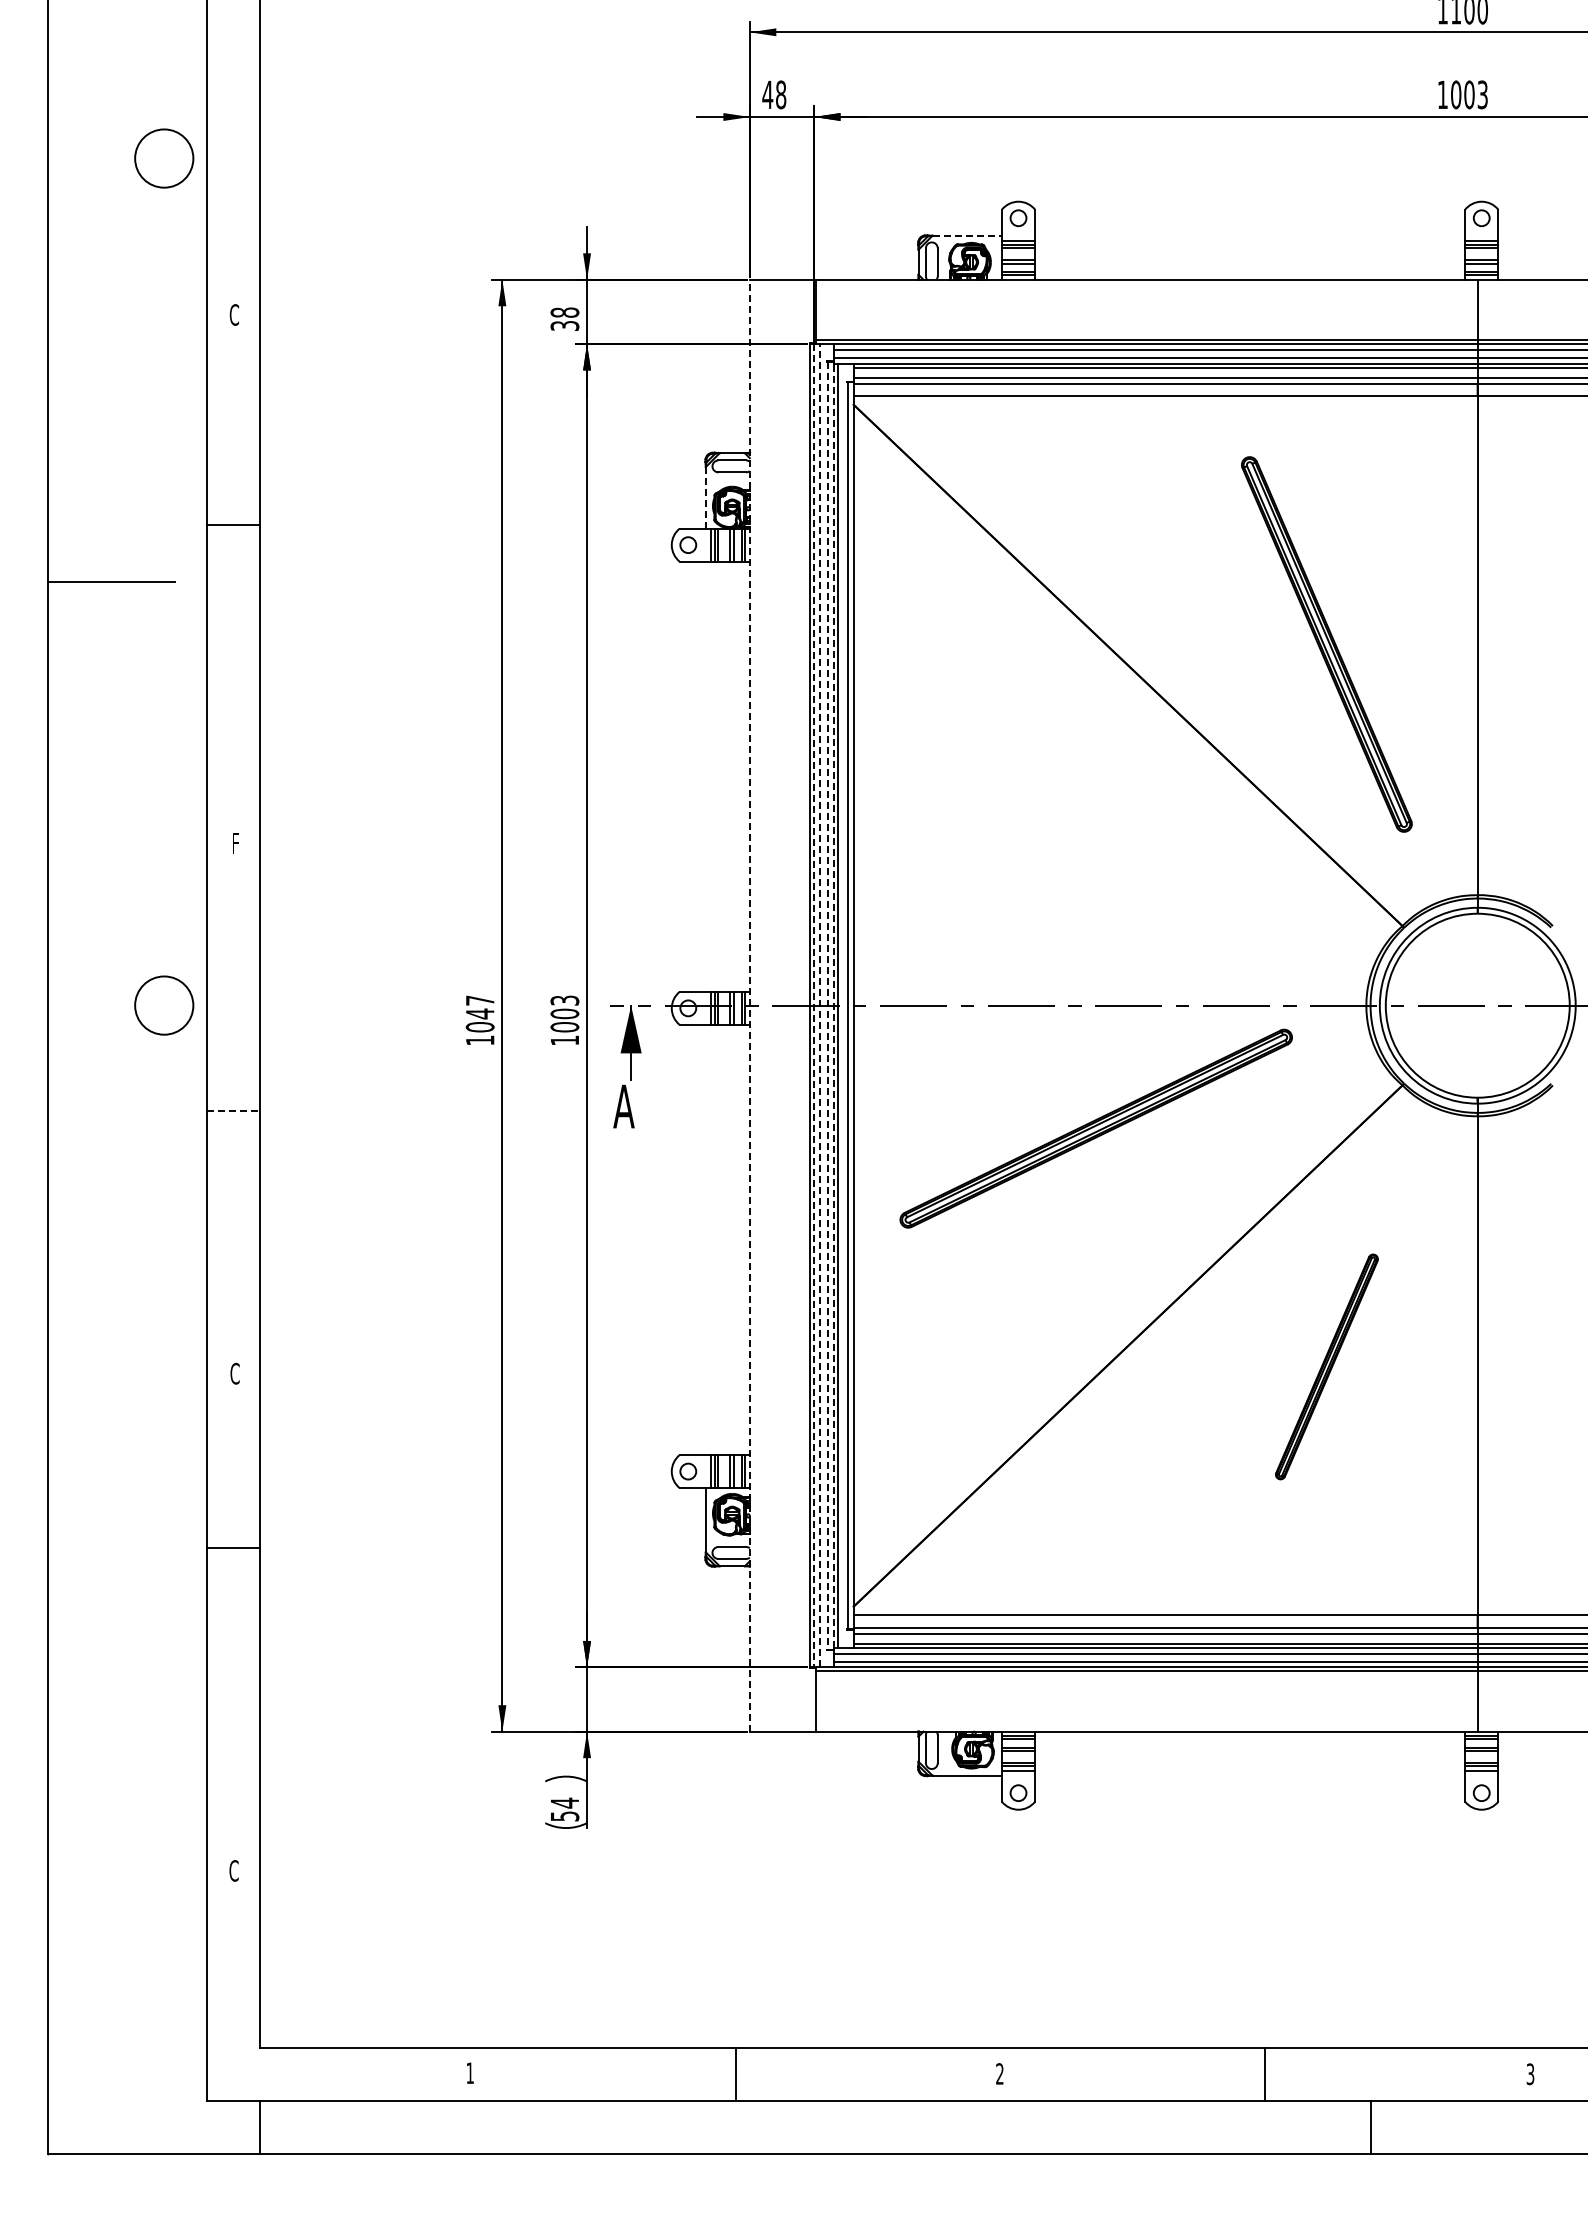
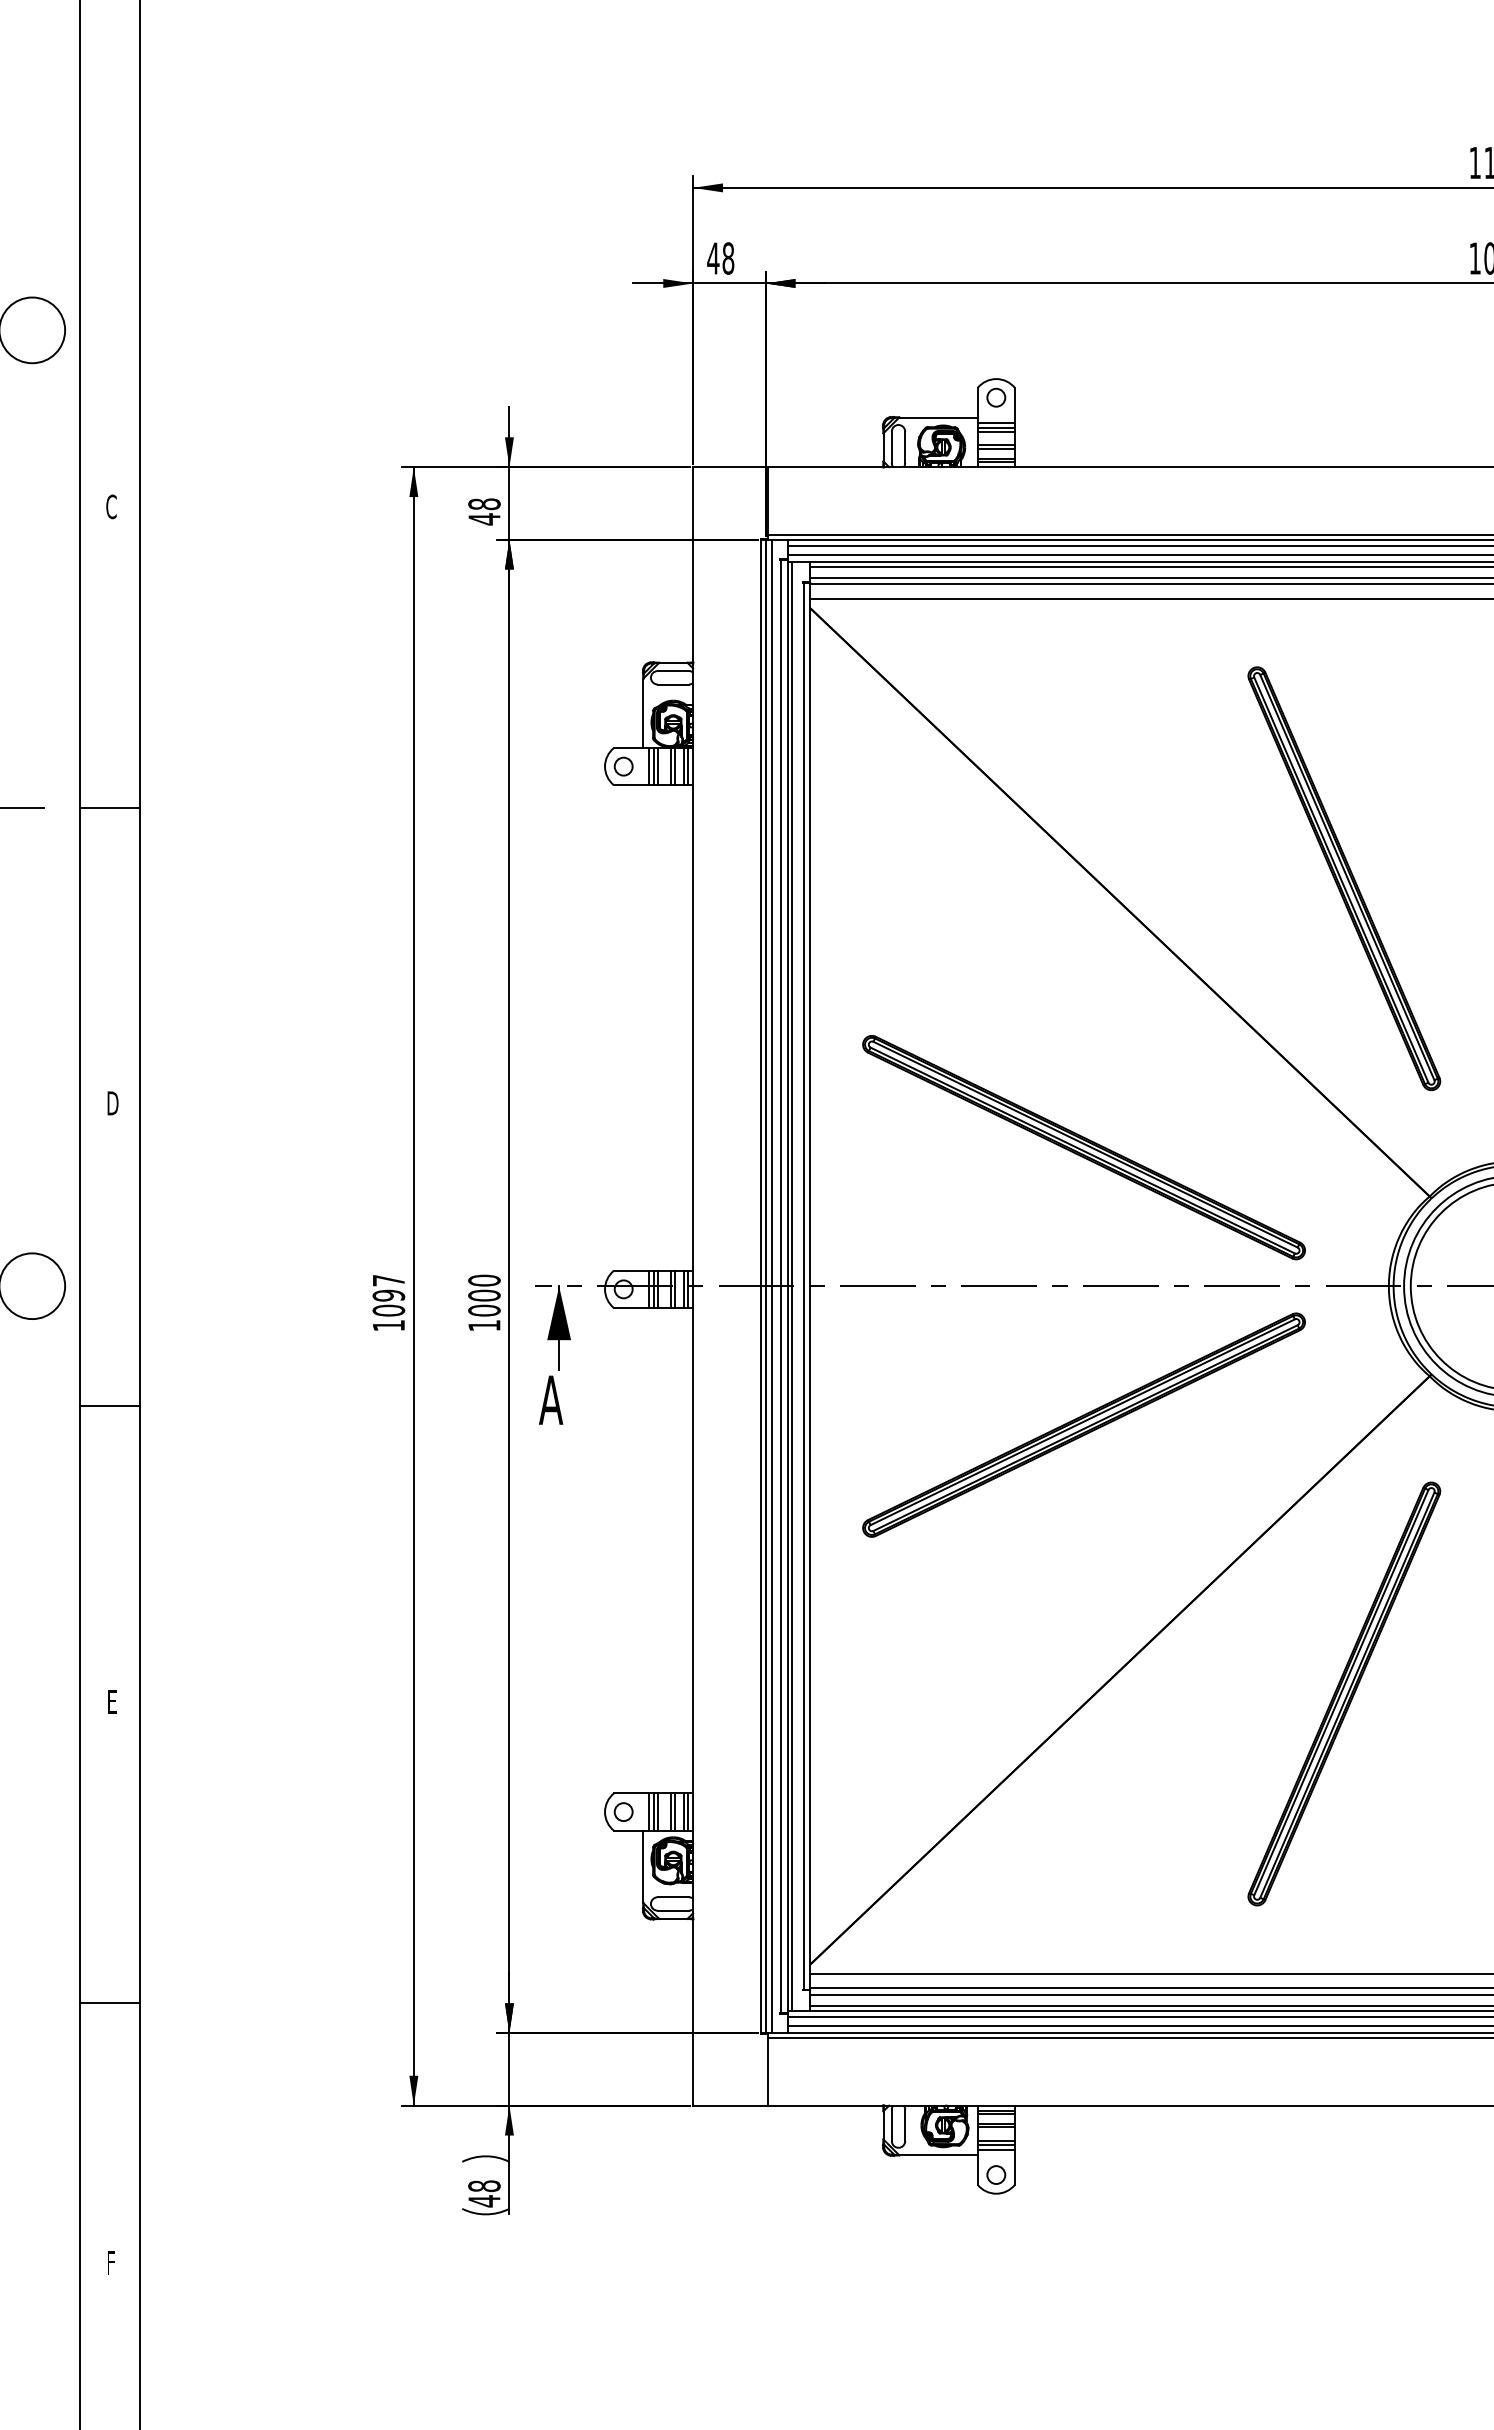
line: (967, 235) -> (938, 417), dashed -> solid
text: (564, 325) -> (483, 518), 38 -> 48
line: (705, 497) -> (643, 712), dashed -> solid
line: (232, 525) -> (109, 808), moved
text: (235, 843) -> (112, 1103), F -> D
part: (1095, 882) -> (1083, 1147), added
text: (564, 1000) -> (483, 1280), 1003 -> 1000
line: (749, 1005) -> (692, 1286), dashed -> solid
line: (814, 1005) -> (766, 1286), dashed -> solid
line: (820, 1005) -> (772, 1286), dashed -> solid
line: (827, 1005) -> (780, 1286), dashed -> solid
line: (833, 1005) -> (787, 1286), dashed -> solid
text: (479, 1013) -> (388, 1295), 1047 -> 1097
line: (233, 1111) -> (110, 1405), dashed -> solid
part: (1326, 1366) -> (1343, 1693), size x1.67
text: (234, 1373) -> (111, 1701), C -> E
line: (232, 1547) -> (109, 2002), moved
text: (564, 1809) -> (483, 2193), 54 -> 48
text: (233, 1870) -> (110, 2262), C -> F

